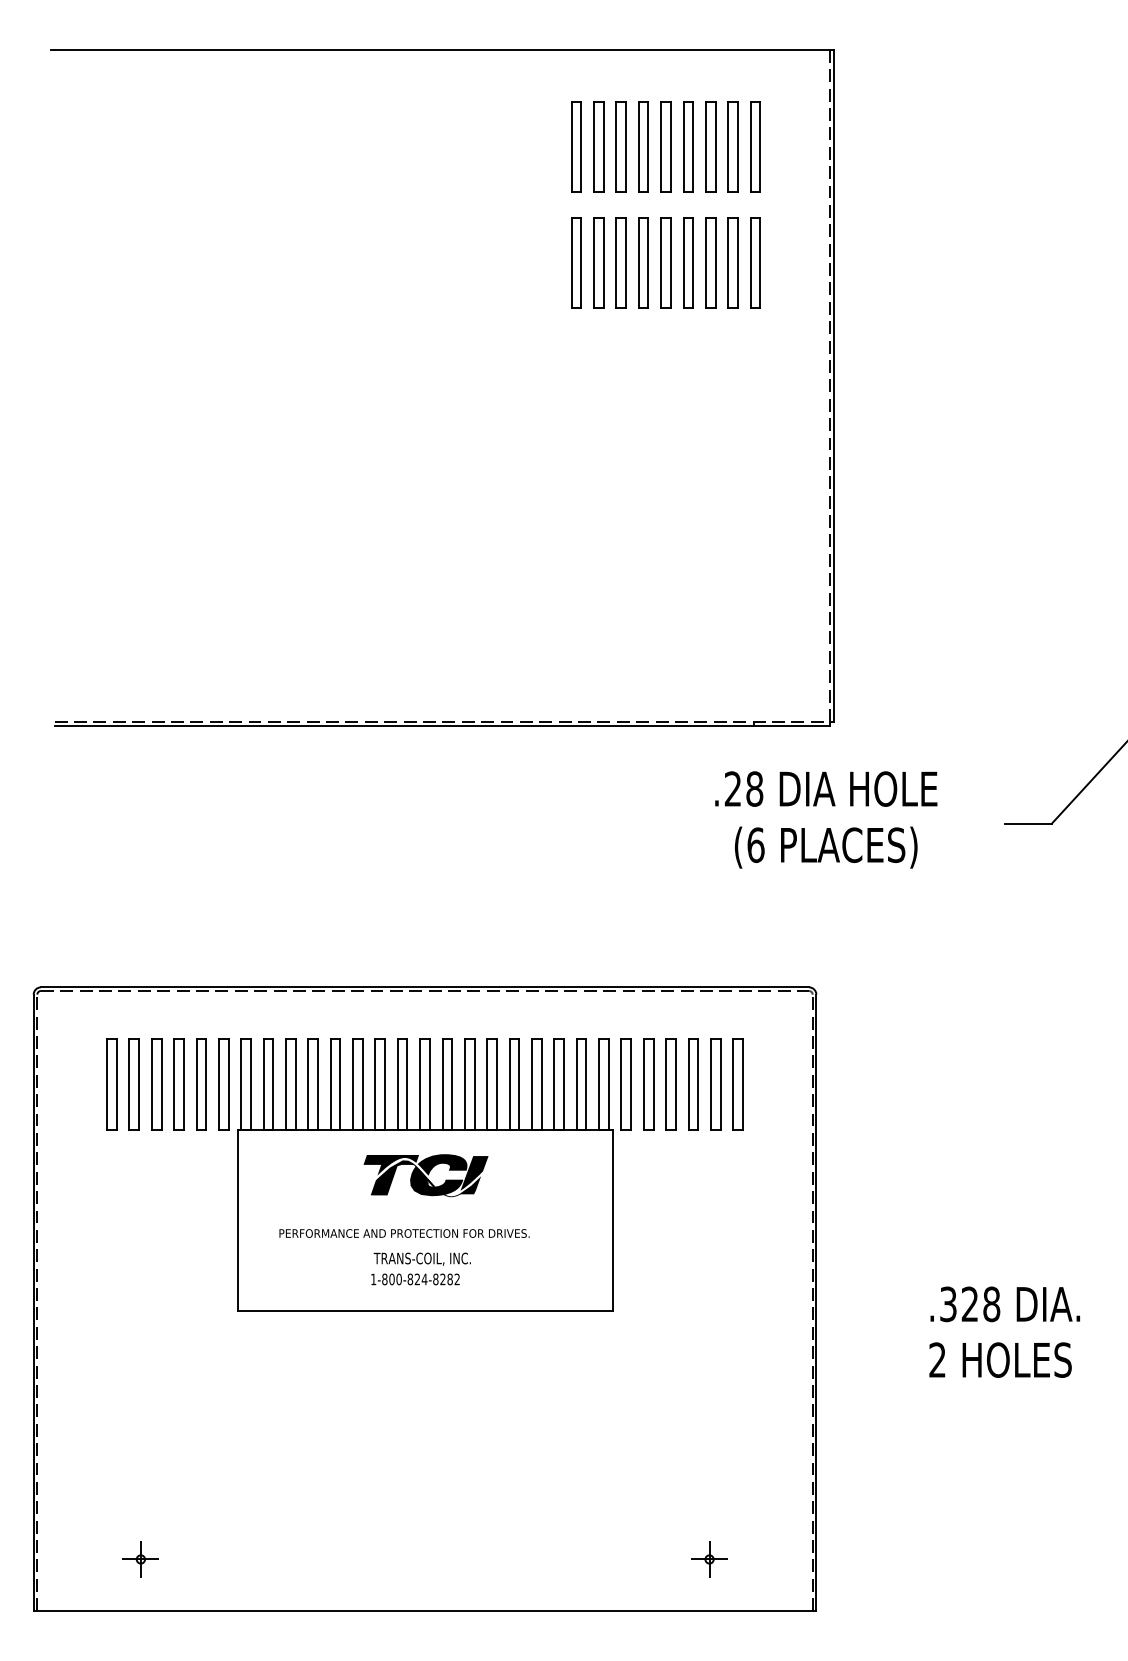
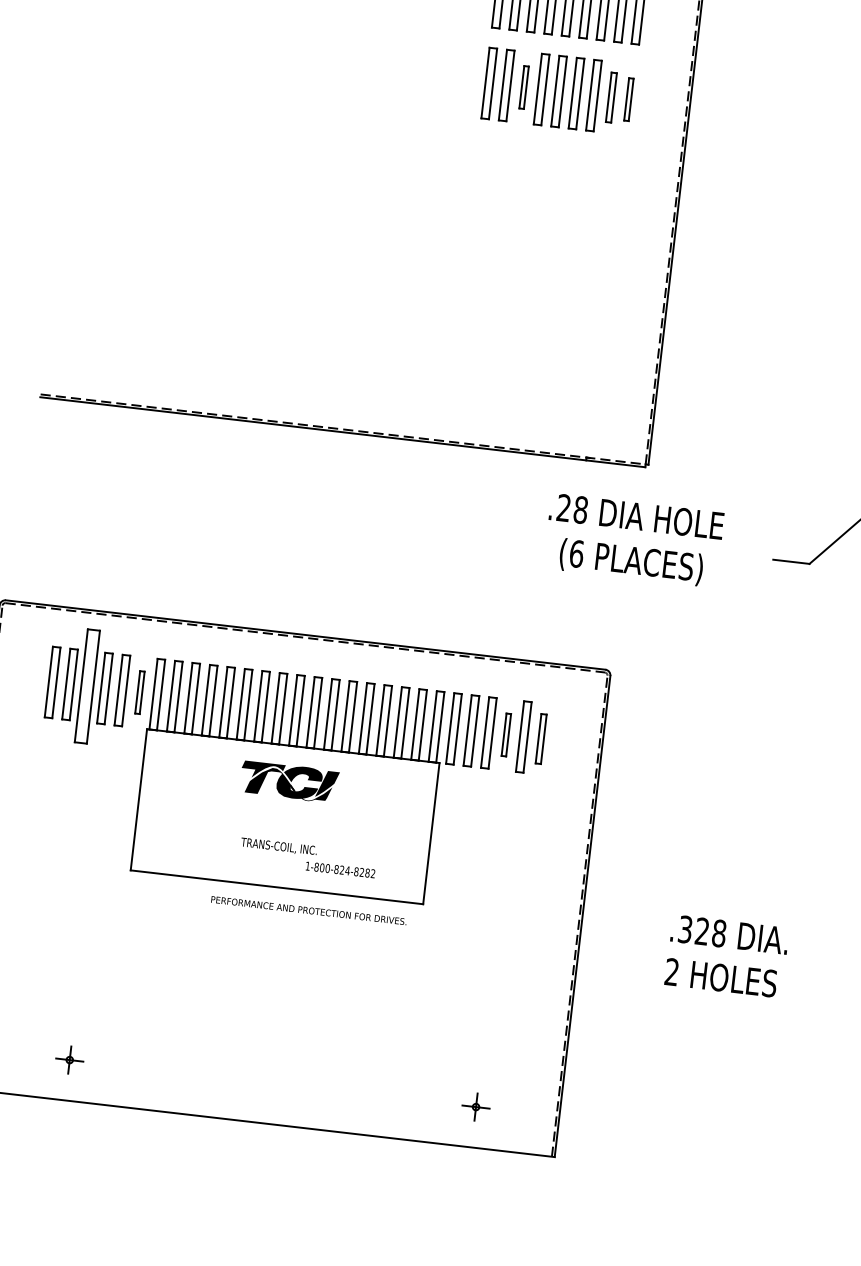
part: (620, 262) -> (523, 87), size x0.6
part: (732, 262) -> (611, 97), size x0.7
part: (755, 262) -> (628, 99), size x0.6
part: (156, 1084) -> (87, 686), size x1.6
part: (223, 1084) -> (139, 692), size x0.6
part: (693, 1084) -> (506, 735), size x0.6
part: (737, 1084) -> (540, 739), size x0.7
text: (404, 1233) -> (308, 910), moved
text: (415, 1279) -> (340, 870), moved
part: (140, 1559) -> (69, 1060), moved

